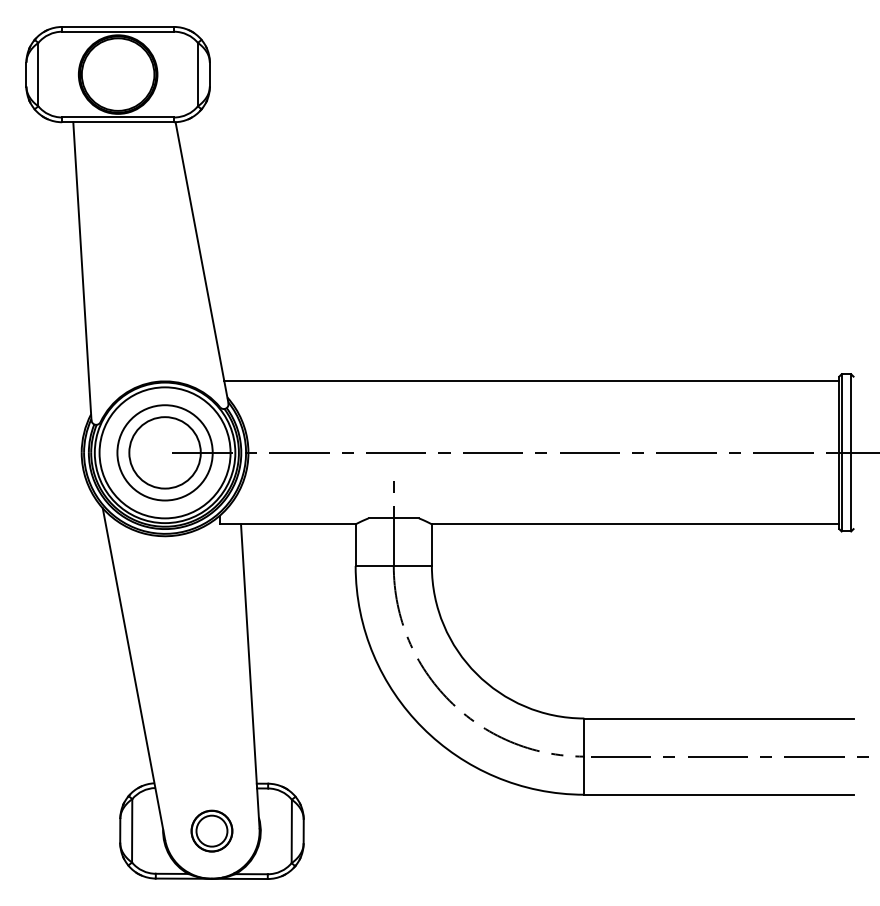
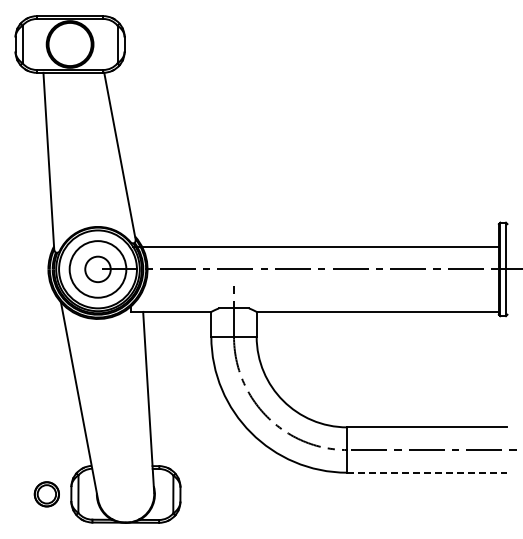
line: (530, 380) -> (315, 246), moved
circle: (164, 453) -> (97, 269), size x0.6
line: (719, 794) -> (427, 472), solid -> dashed
part: (211, 831) -> (46, 494), moved

